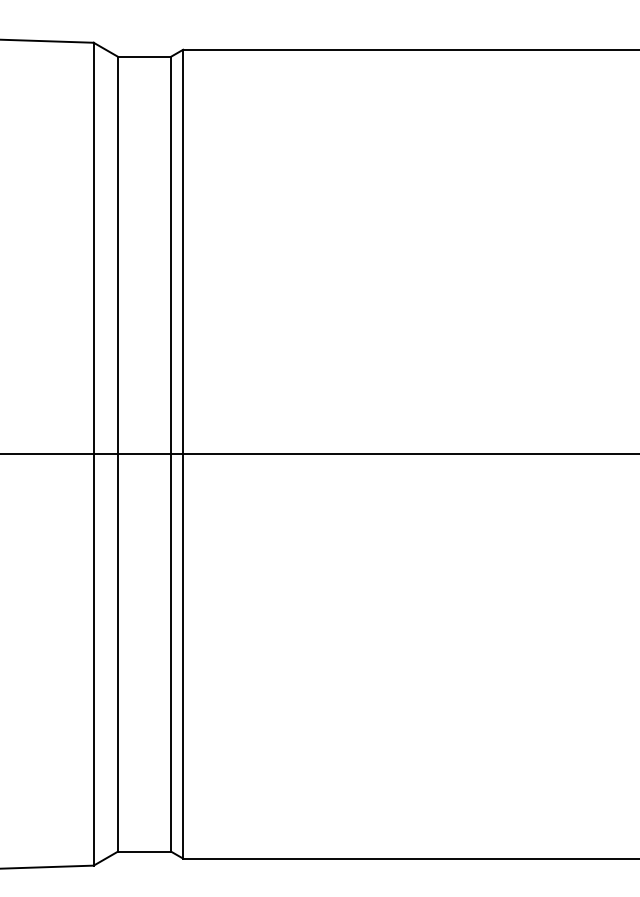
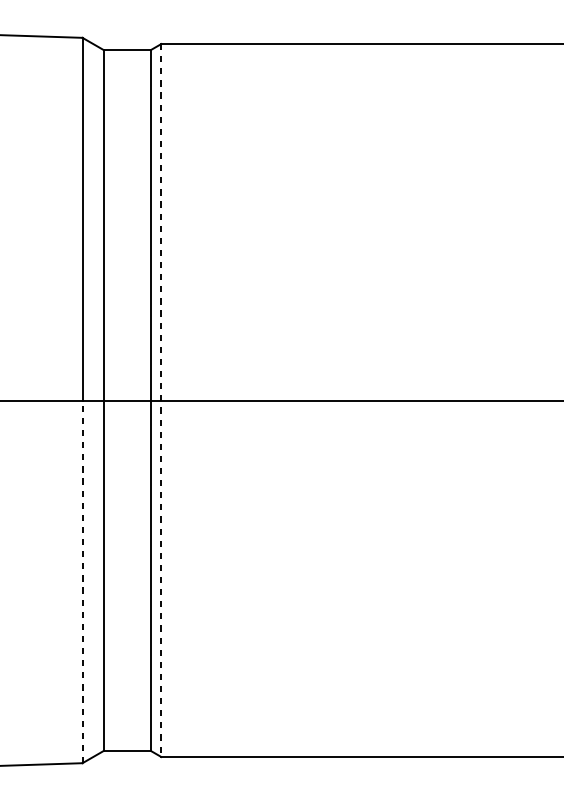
line: (183, 454) -> (161, 400), solid -> dashed
line: (93, 659) -> (82, 581), solid -> dashed

